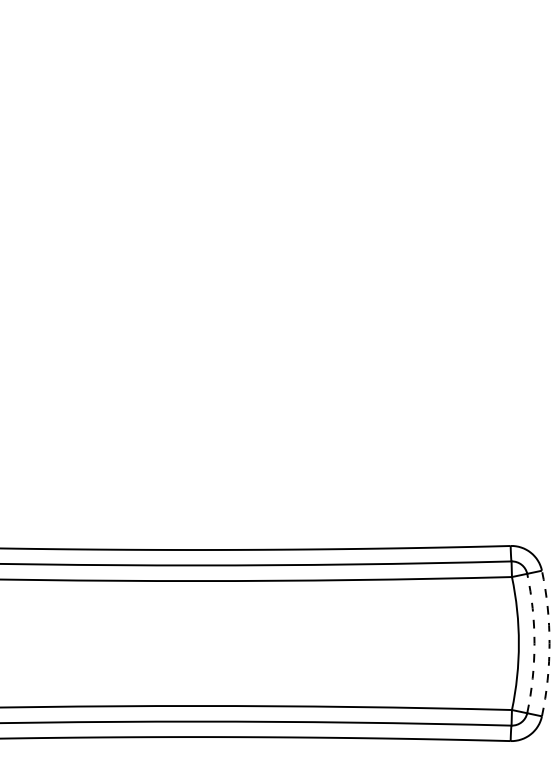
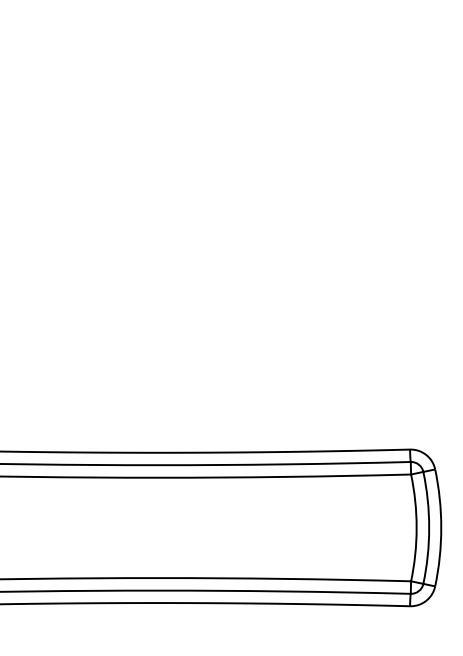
arc: (534, 643) -> (429, 527), dashed -> solid
arc: (549, 643) -> (441, 527), dashed -> solid

